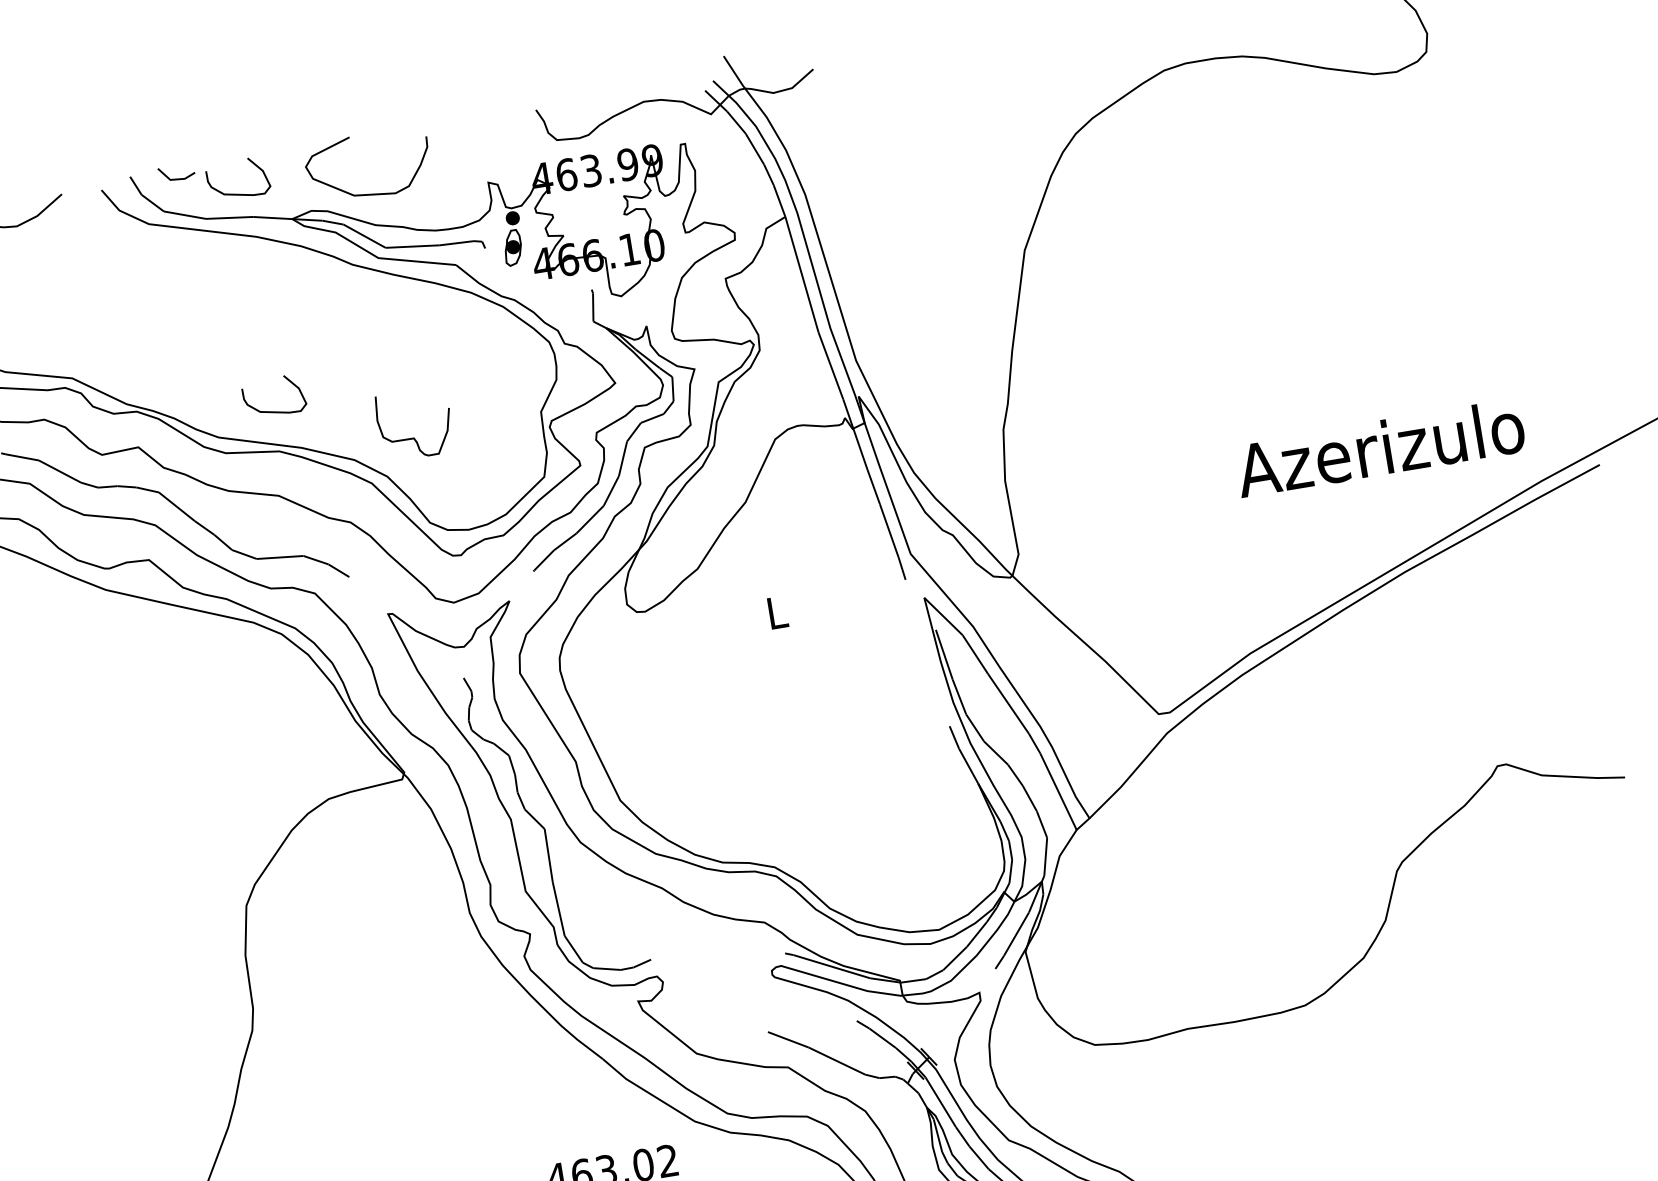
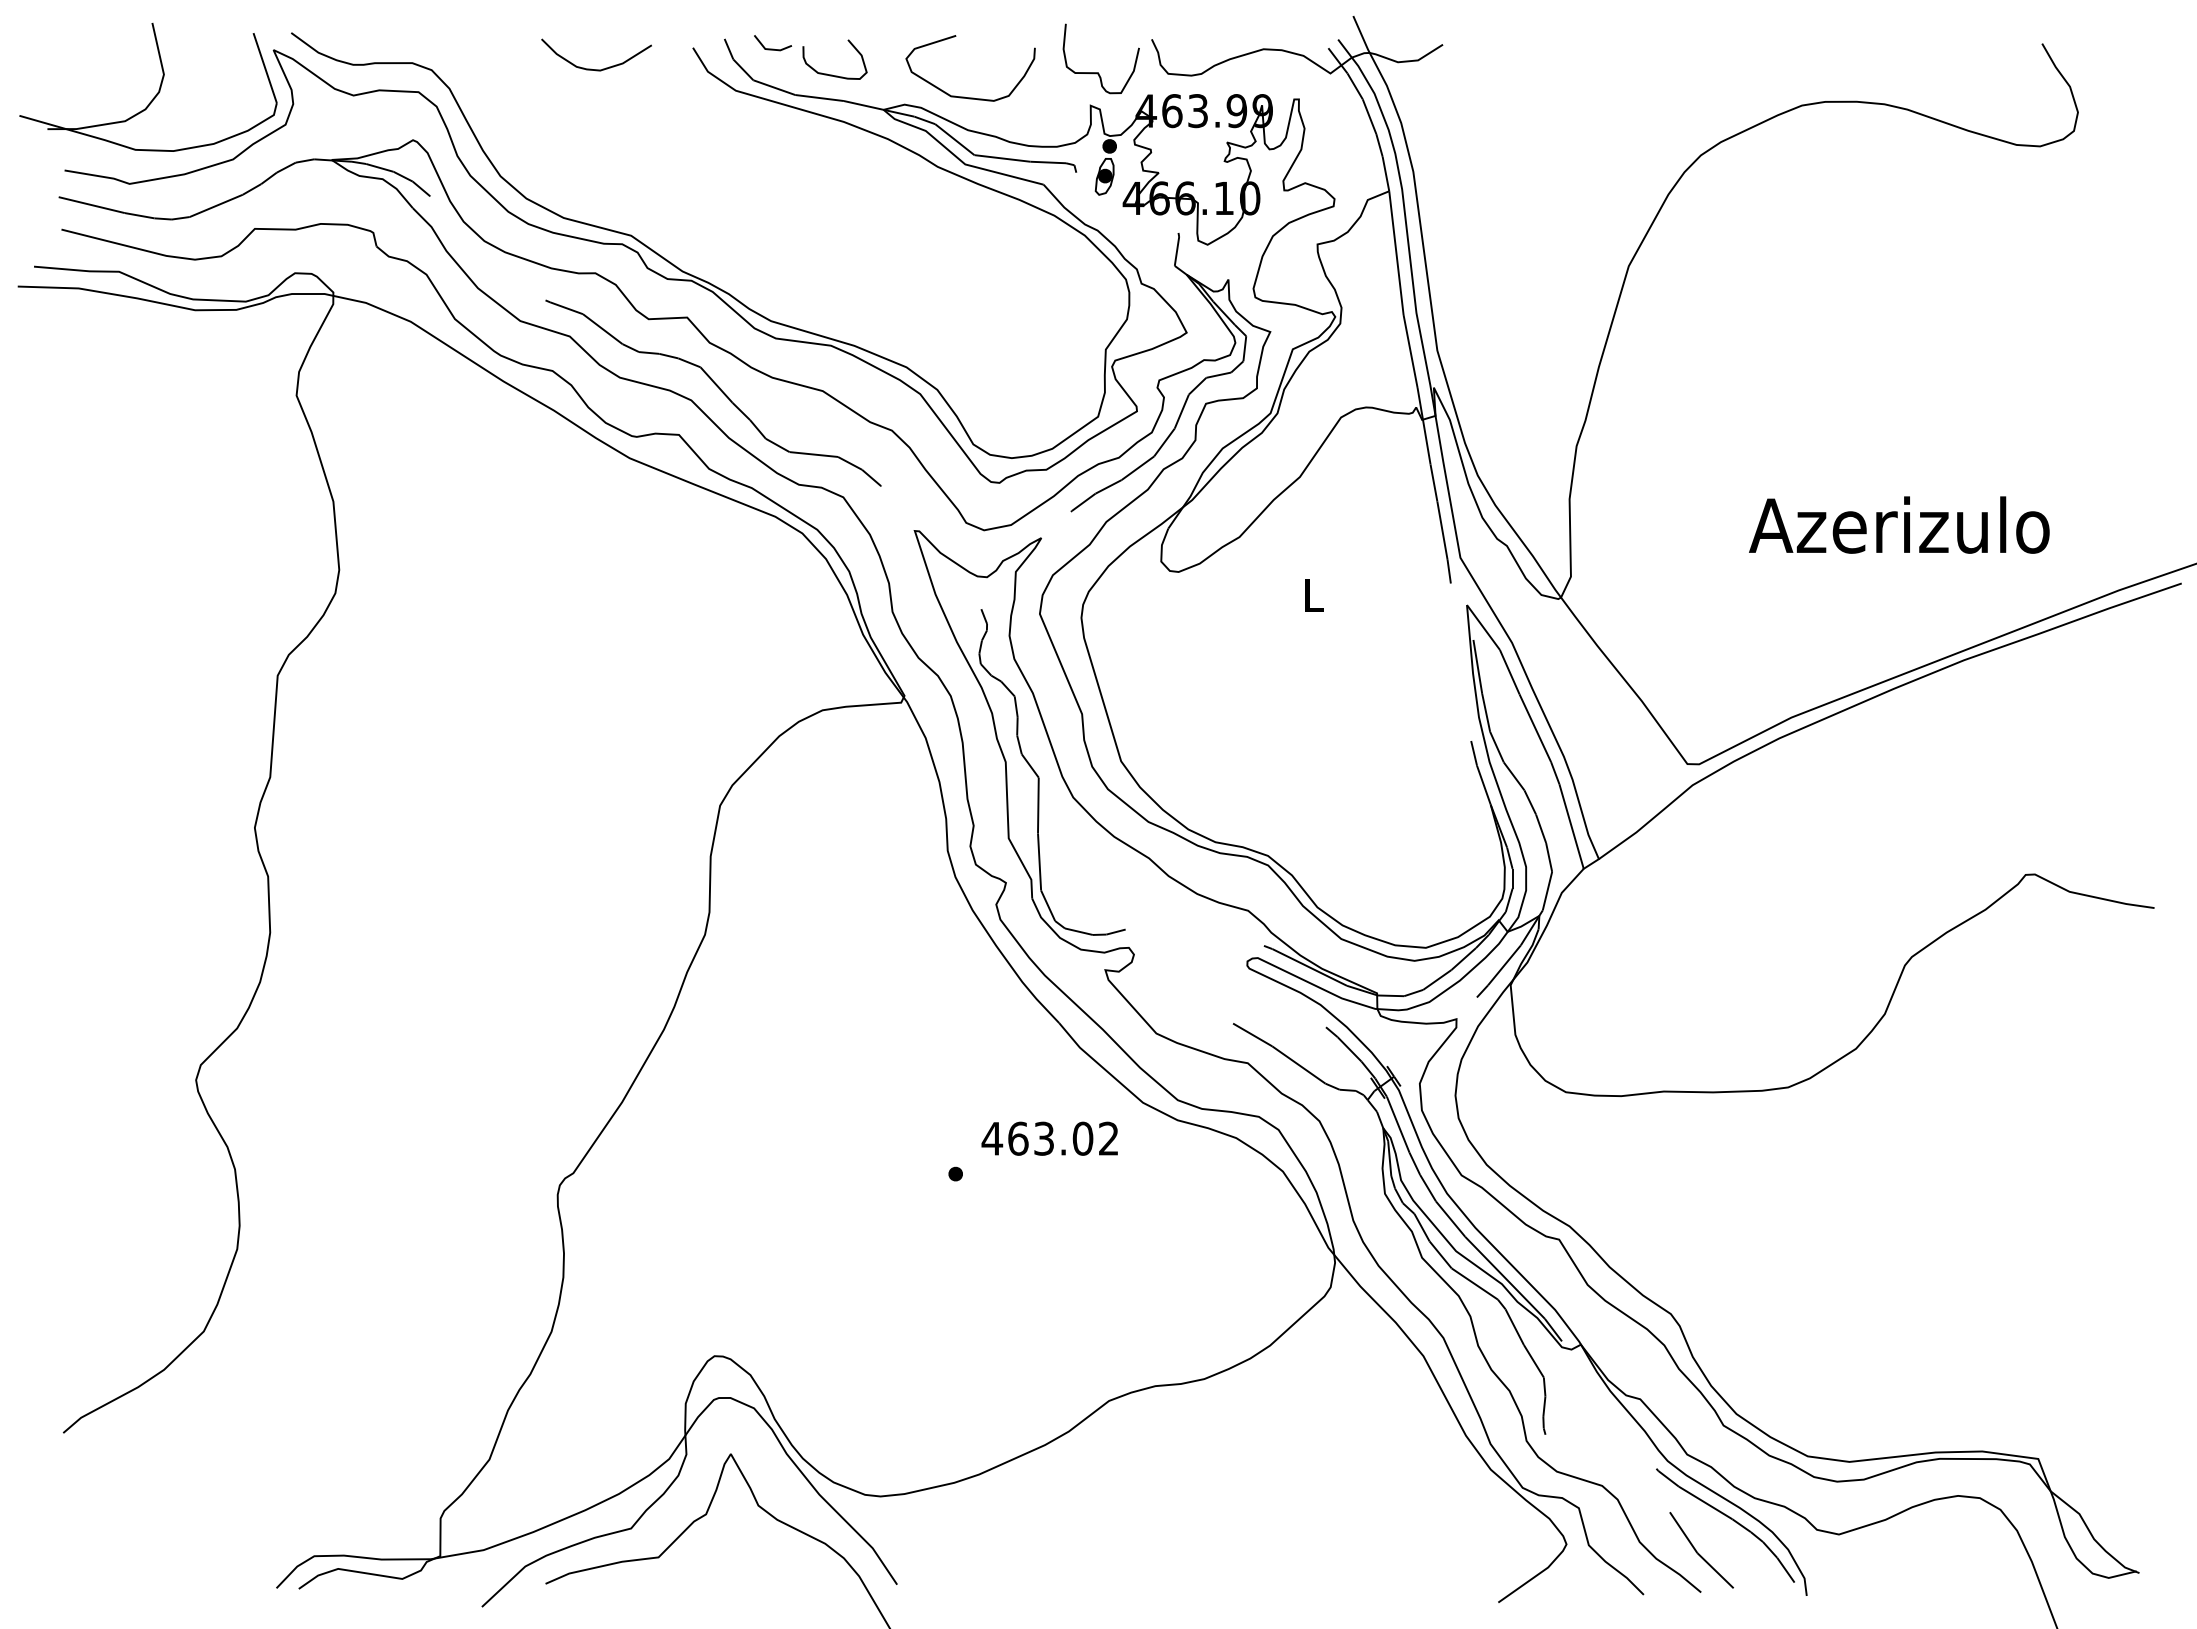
curve: (274, 411) -> (832, 303), removed
curve: (414, 437) -> (1098, 72), moved
text: (1380, 447) -> (1899, 524), moved

